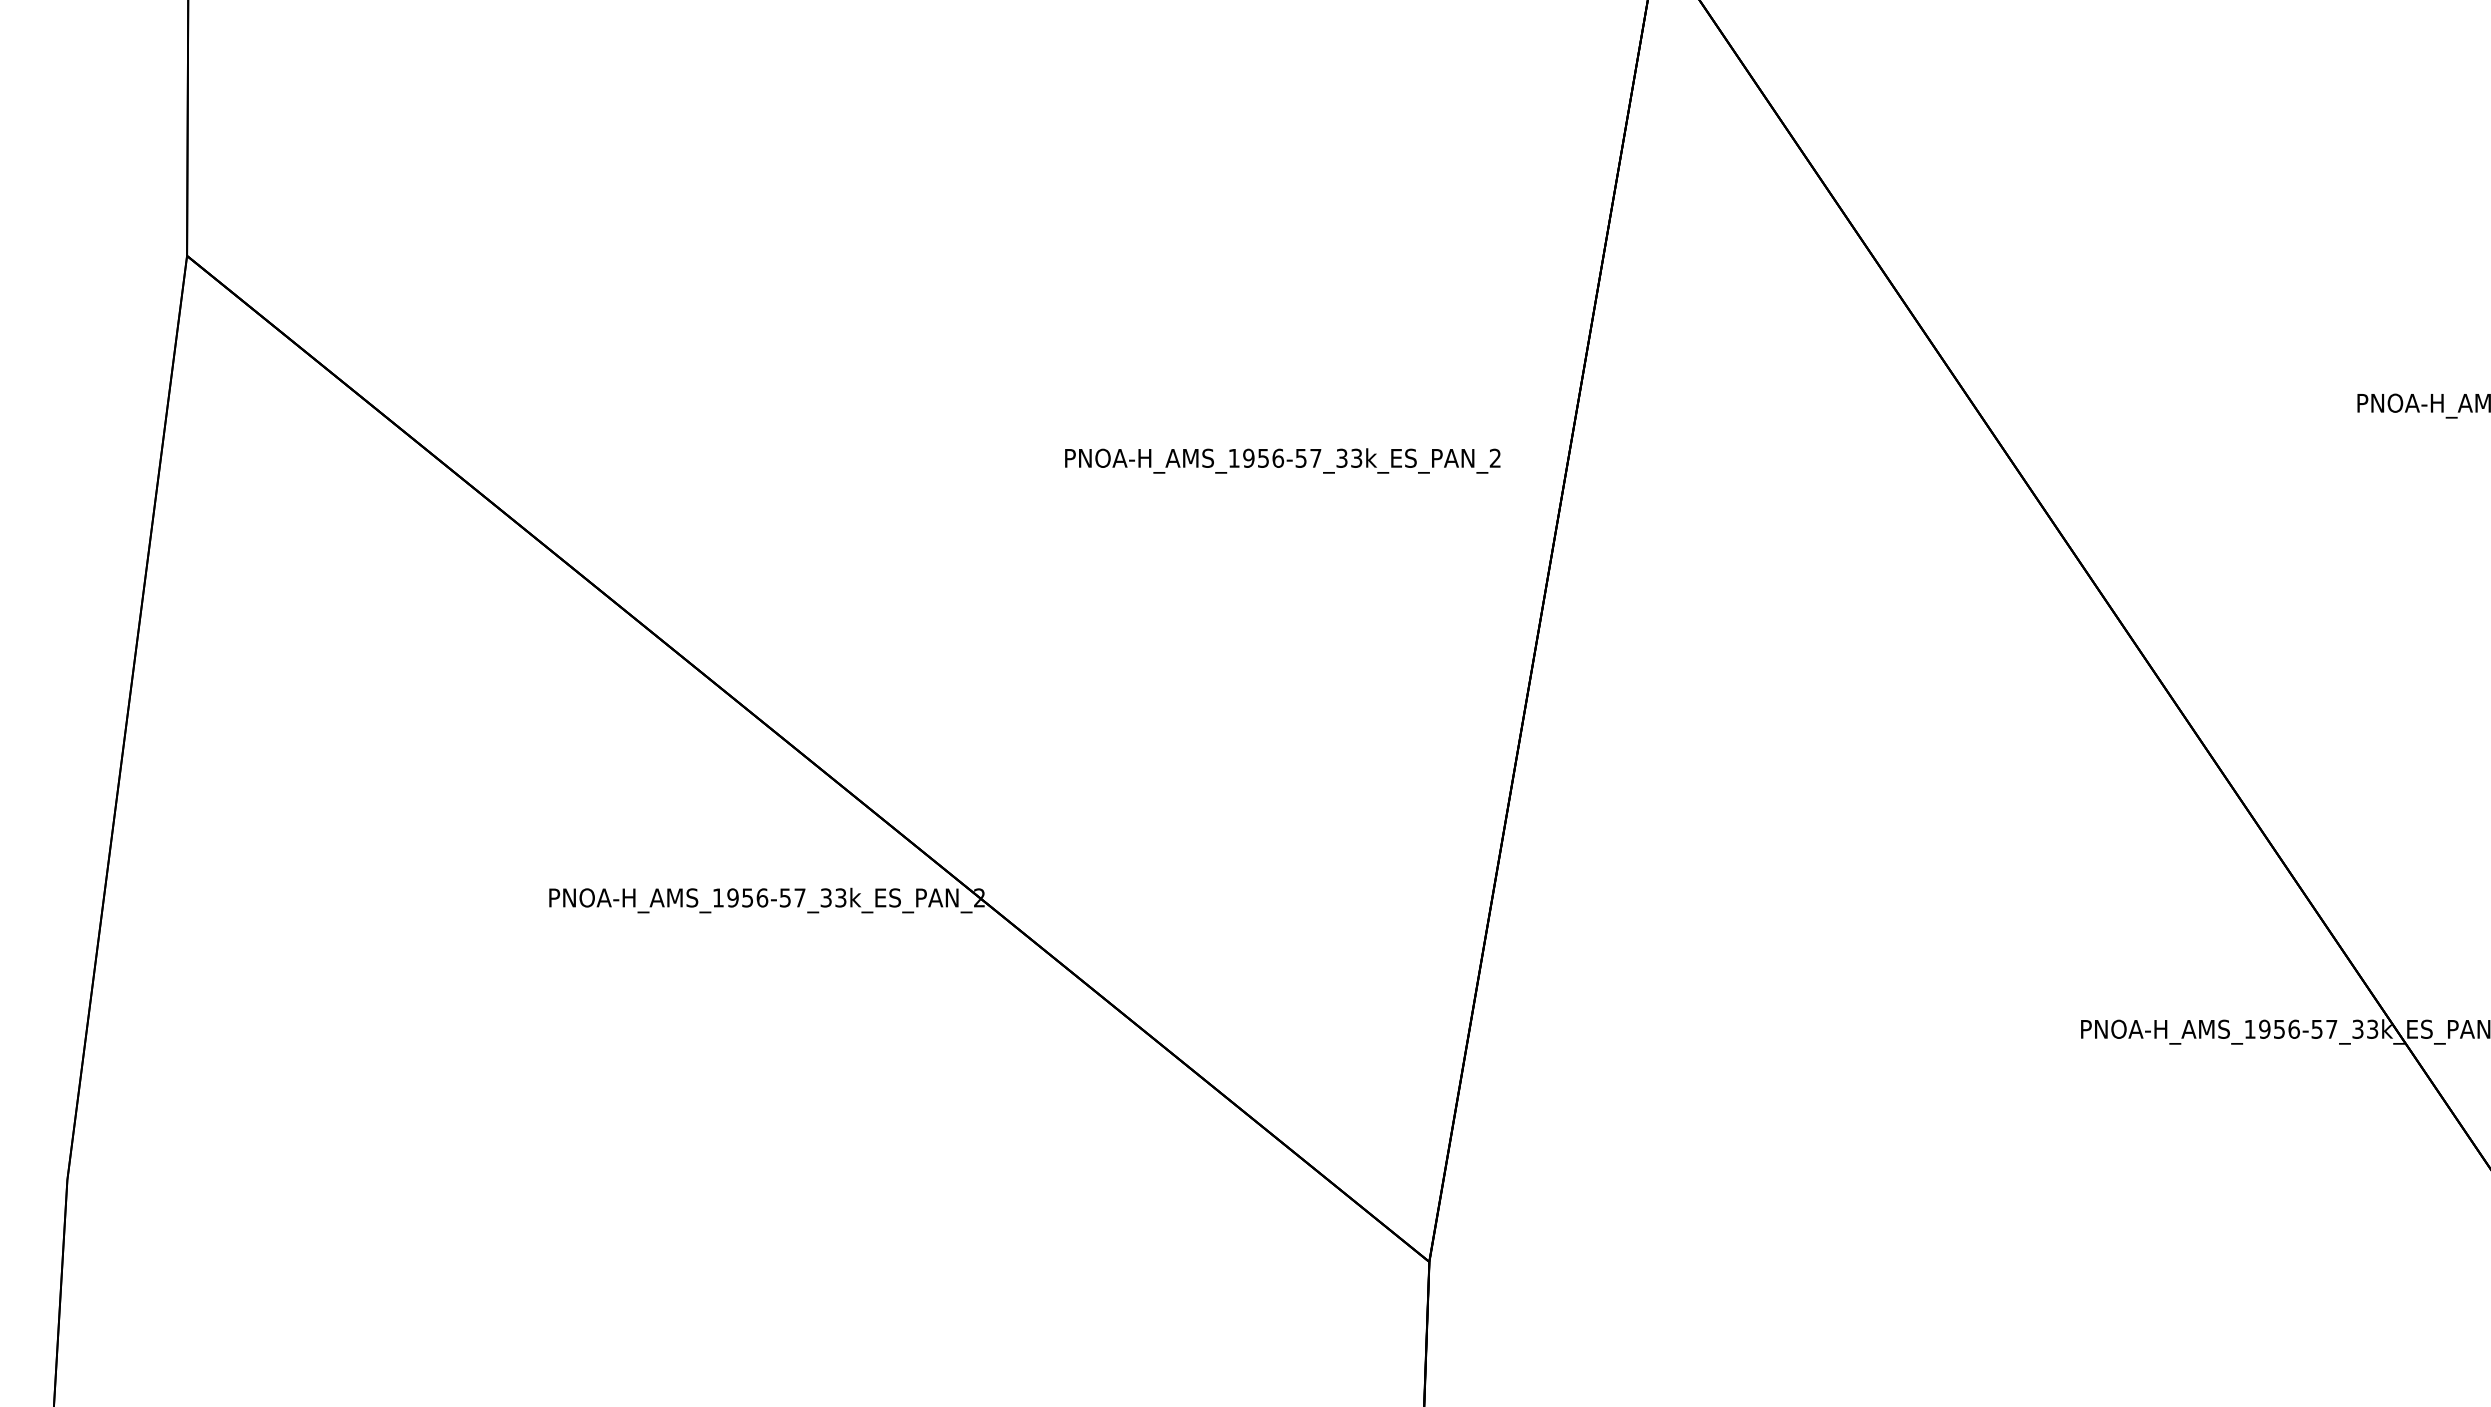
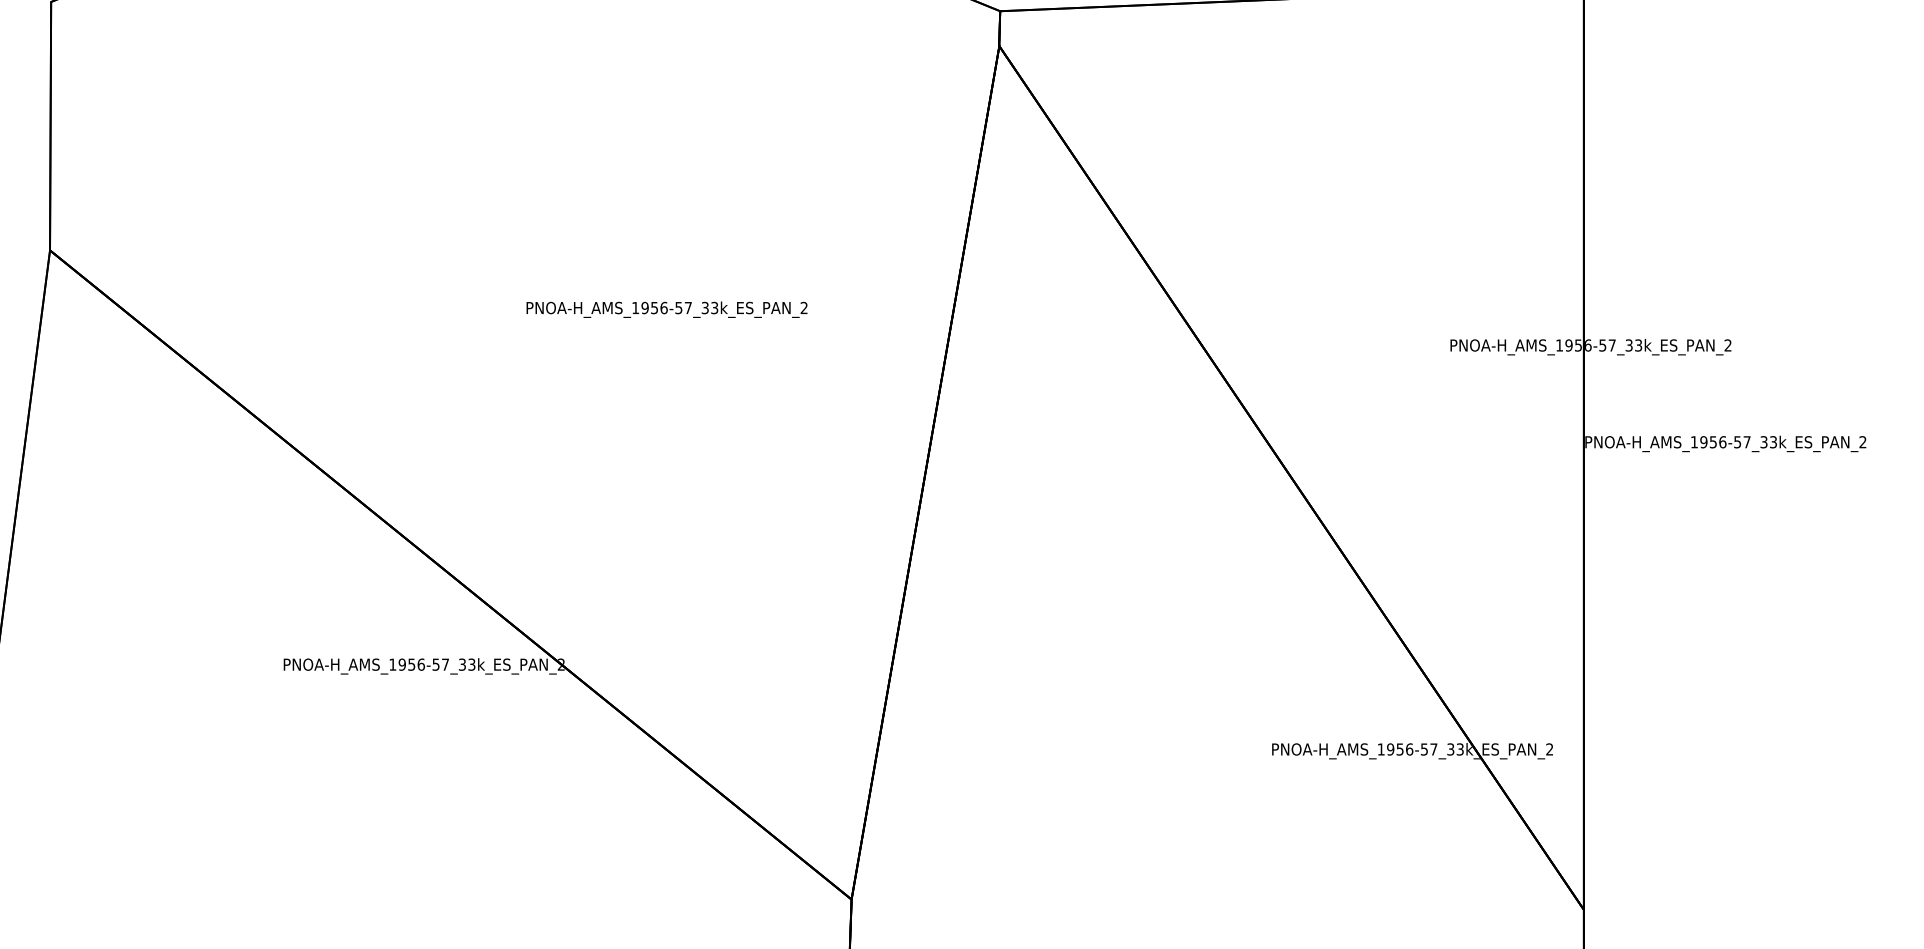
text: (1281, 460) -> (666, 309), moved

